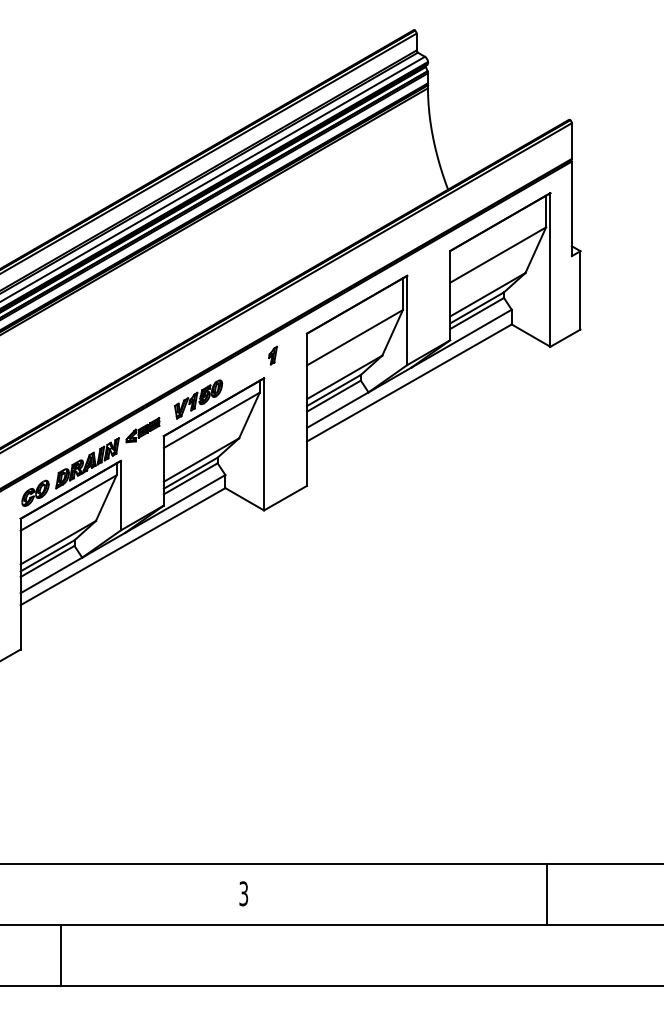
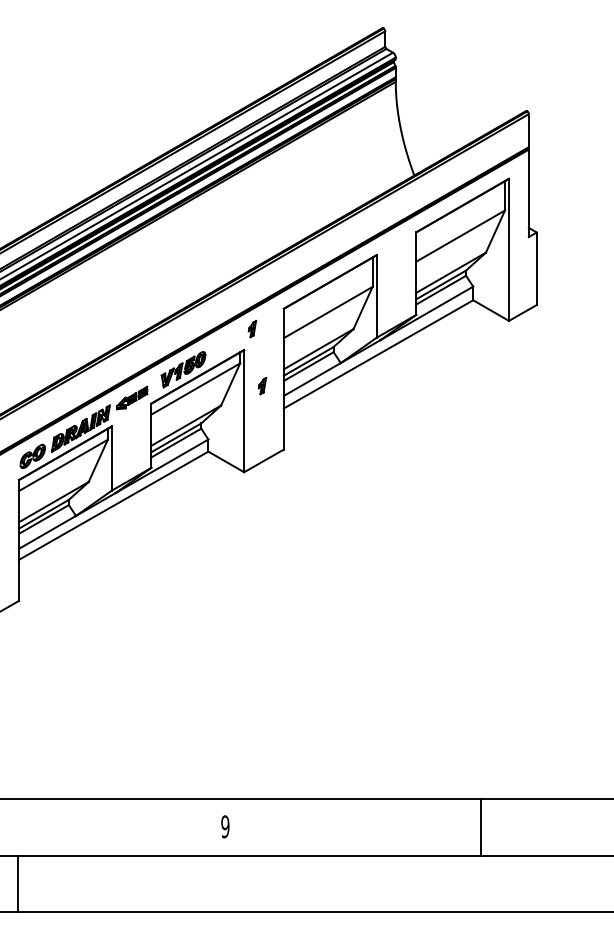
part: (283, 416) -> (262, 385), added
text: (243, 893) -> (225, 826), 3 -> 9
line: (546, 894) -> (480, 827), moved
line: (61, 955) -> (18, 883), moved

